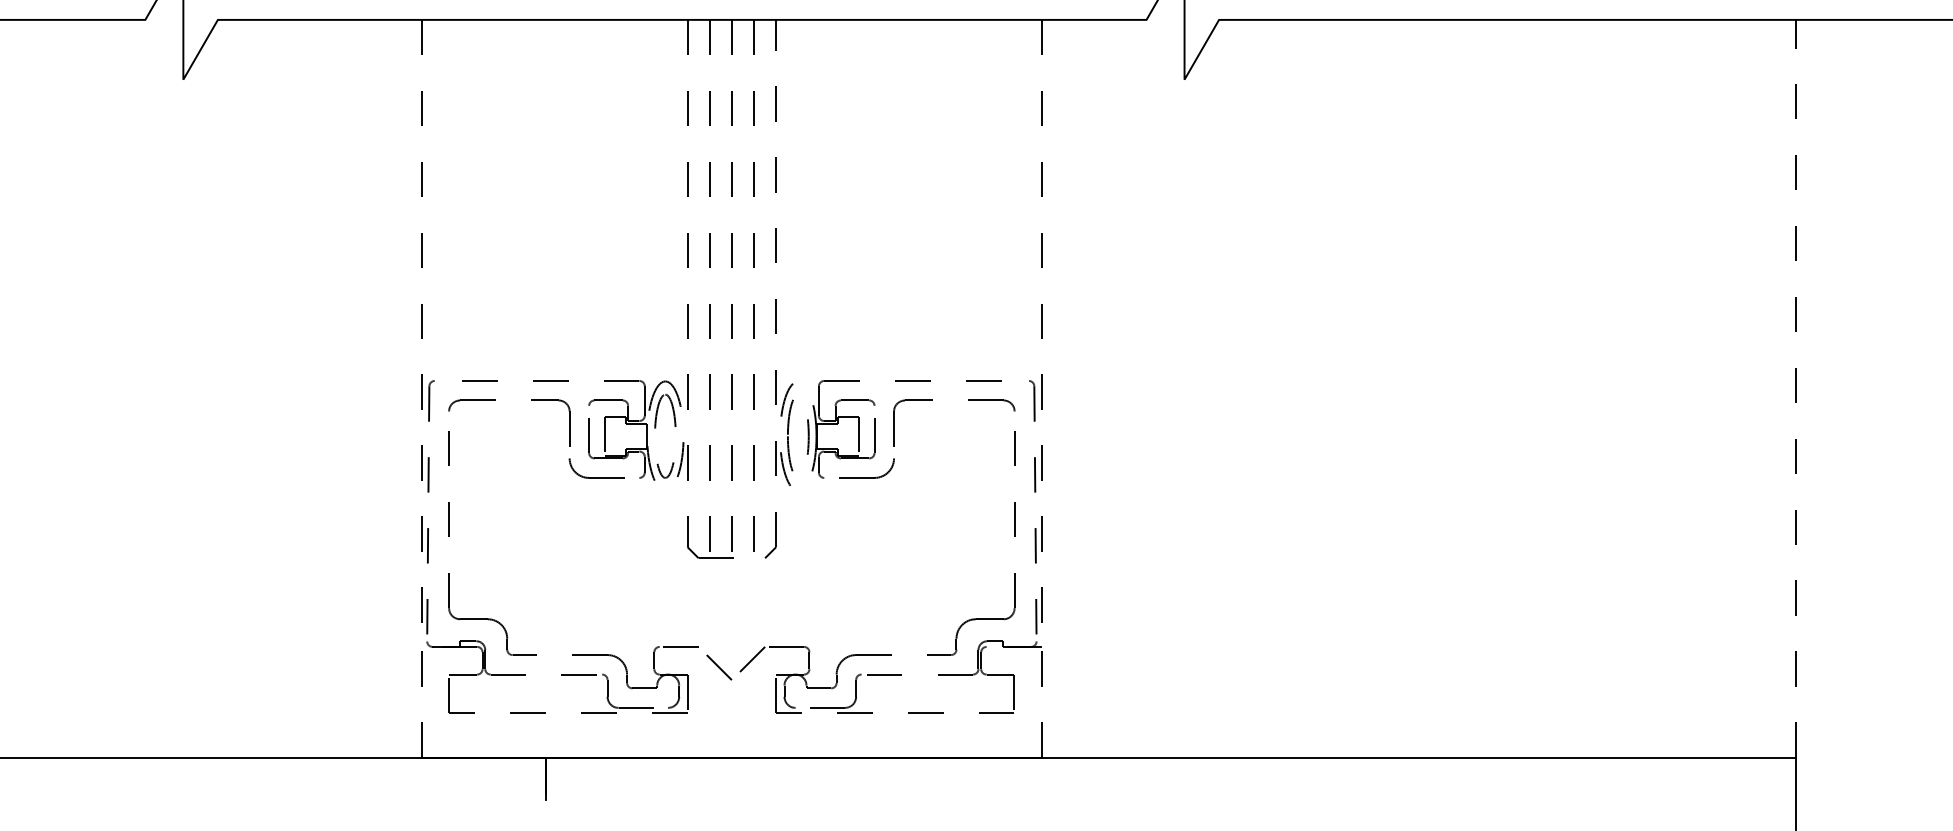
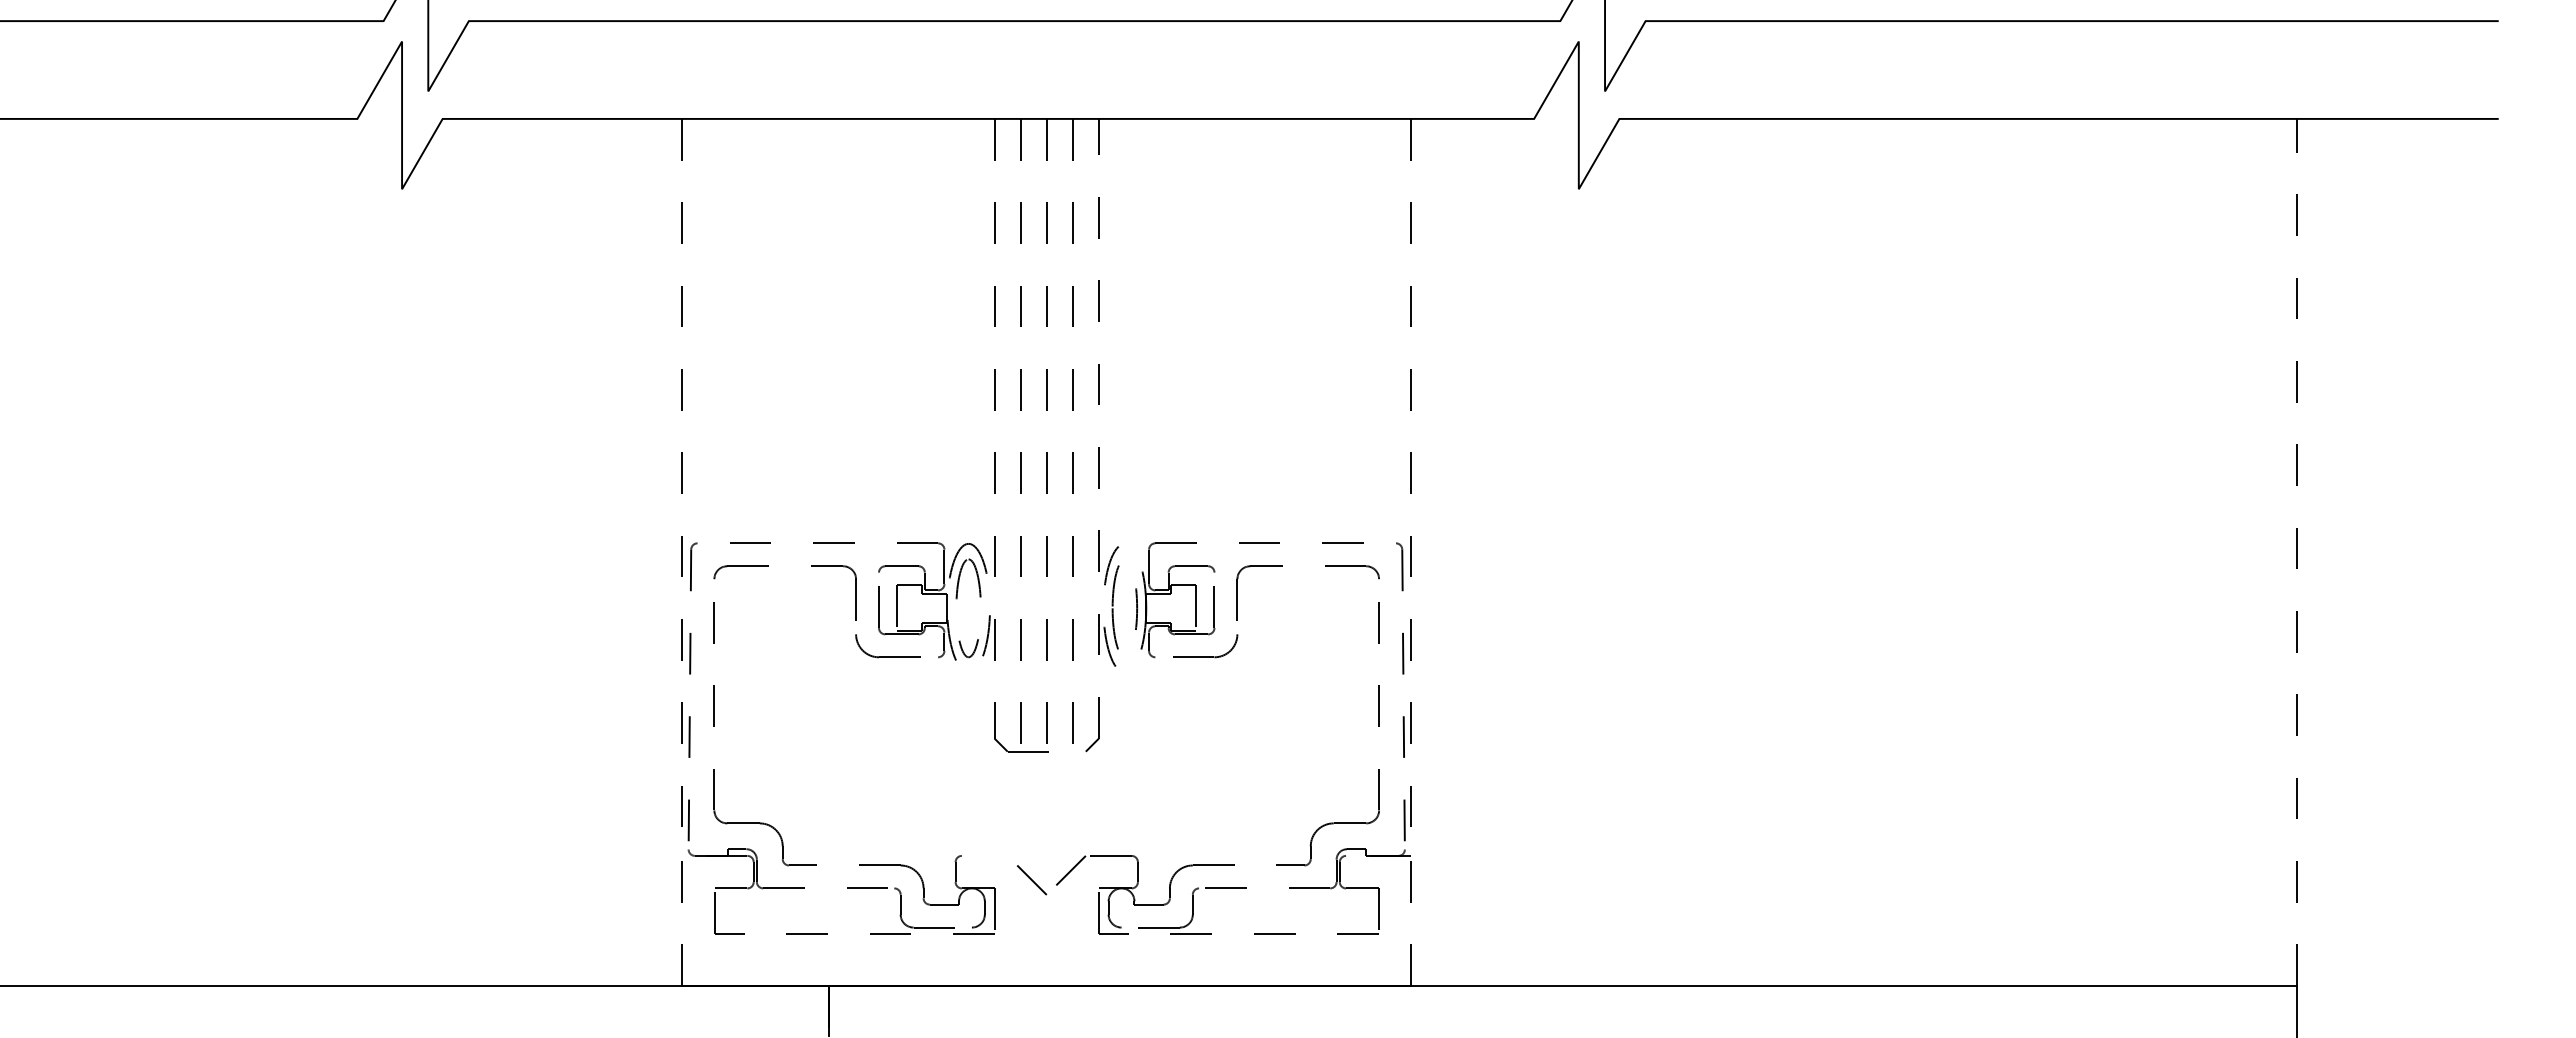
line: (678, 646) -> (984, 855), removed

